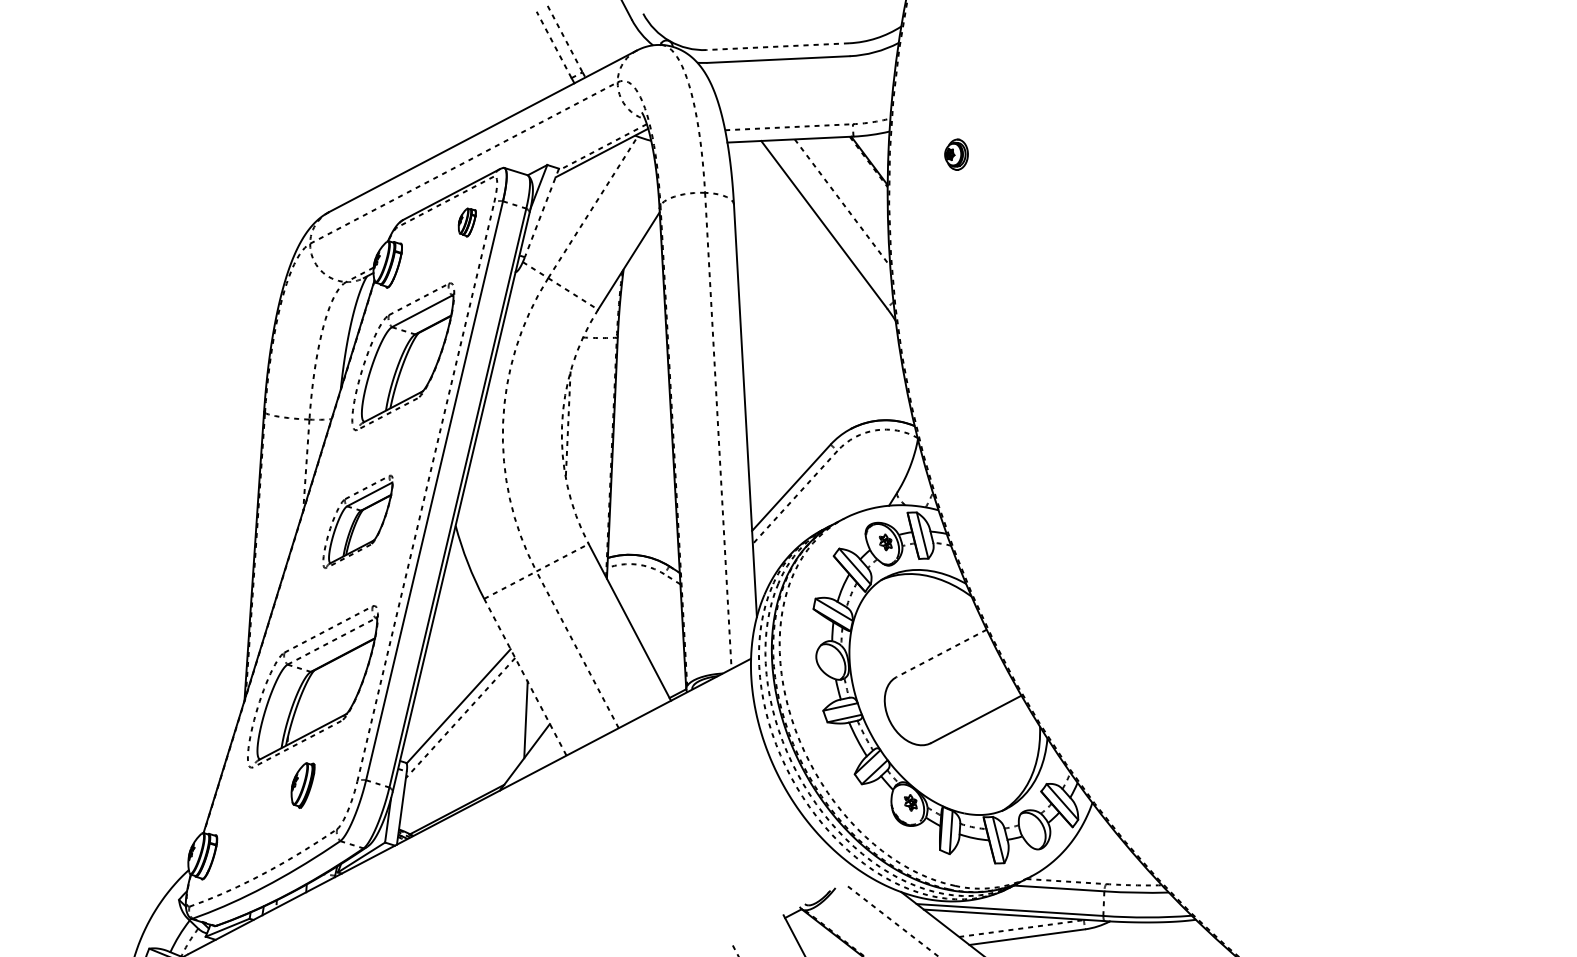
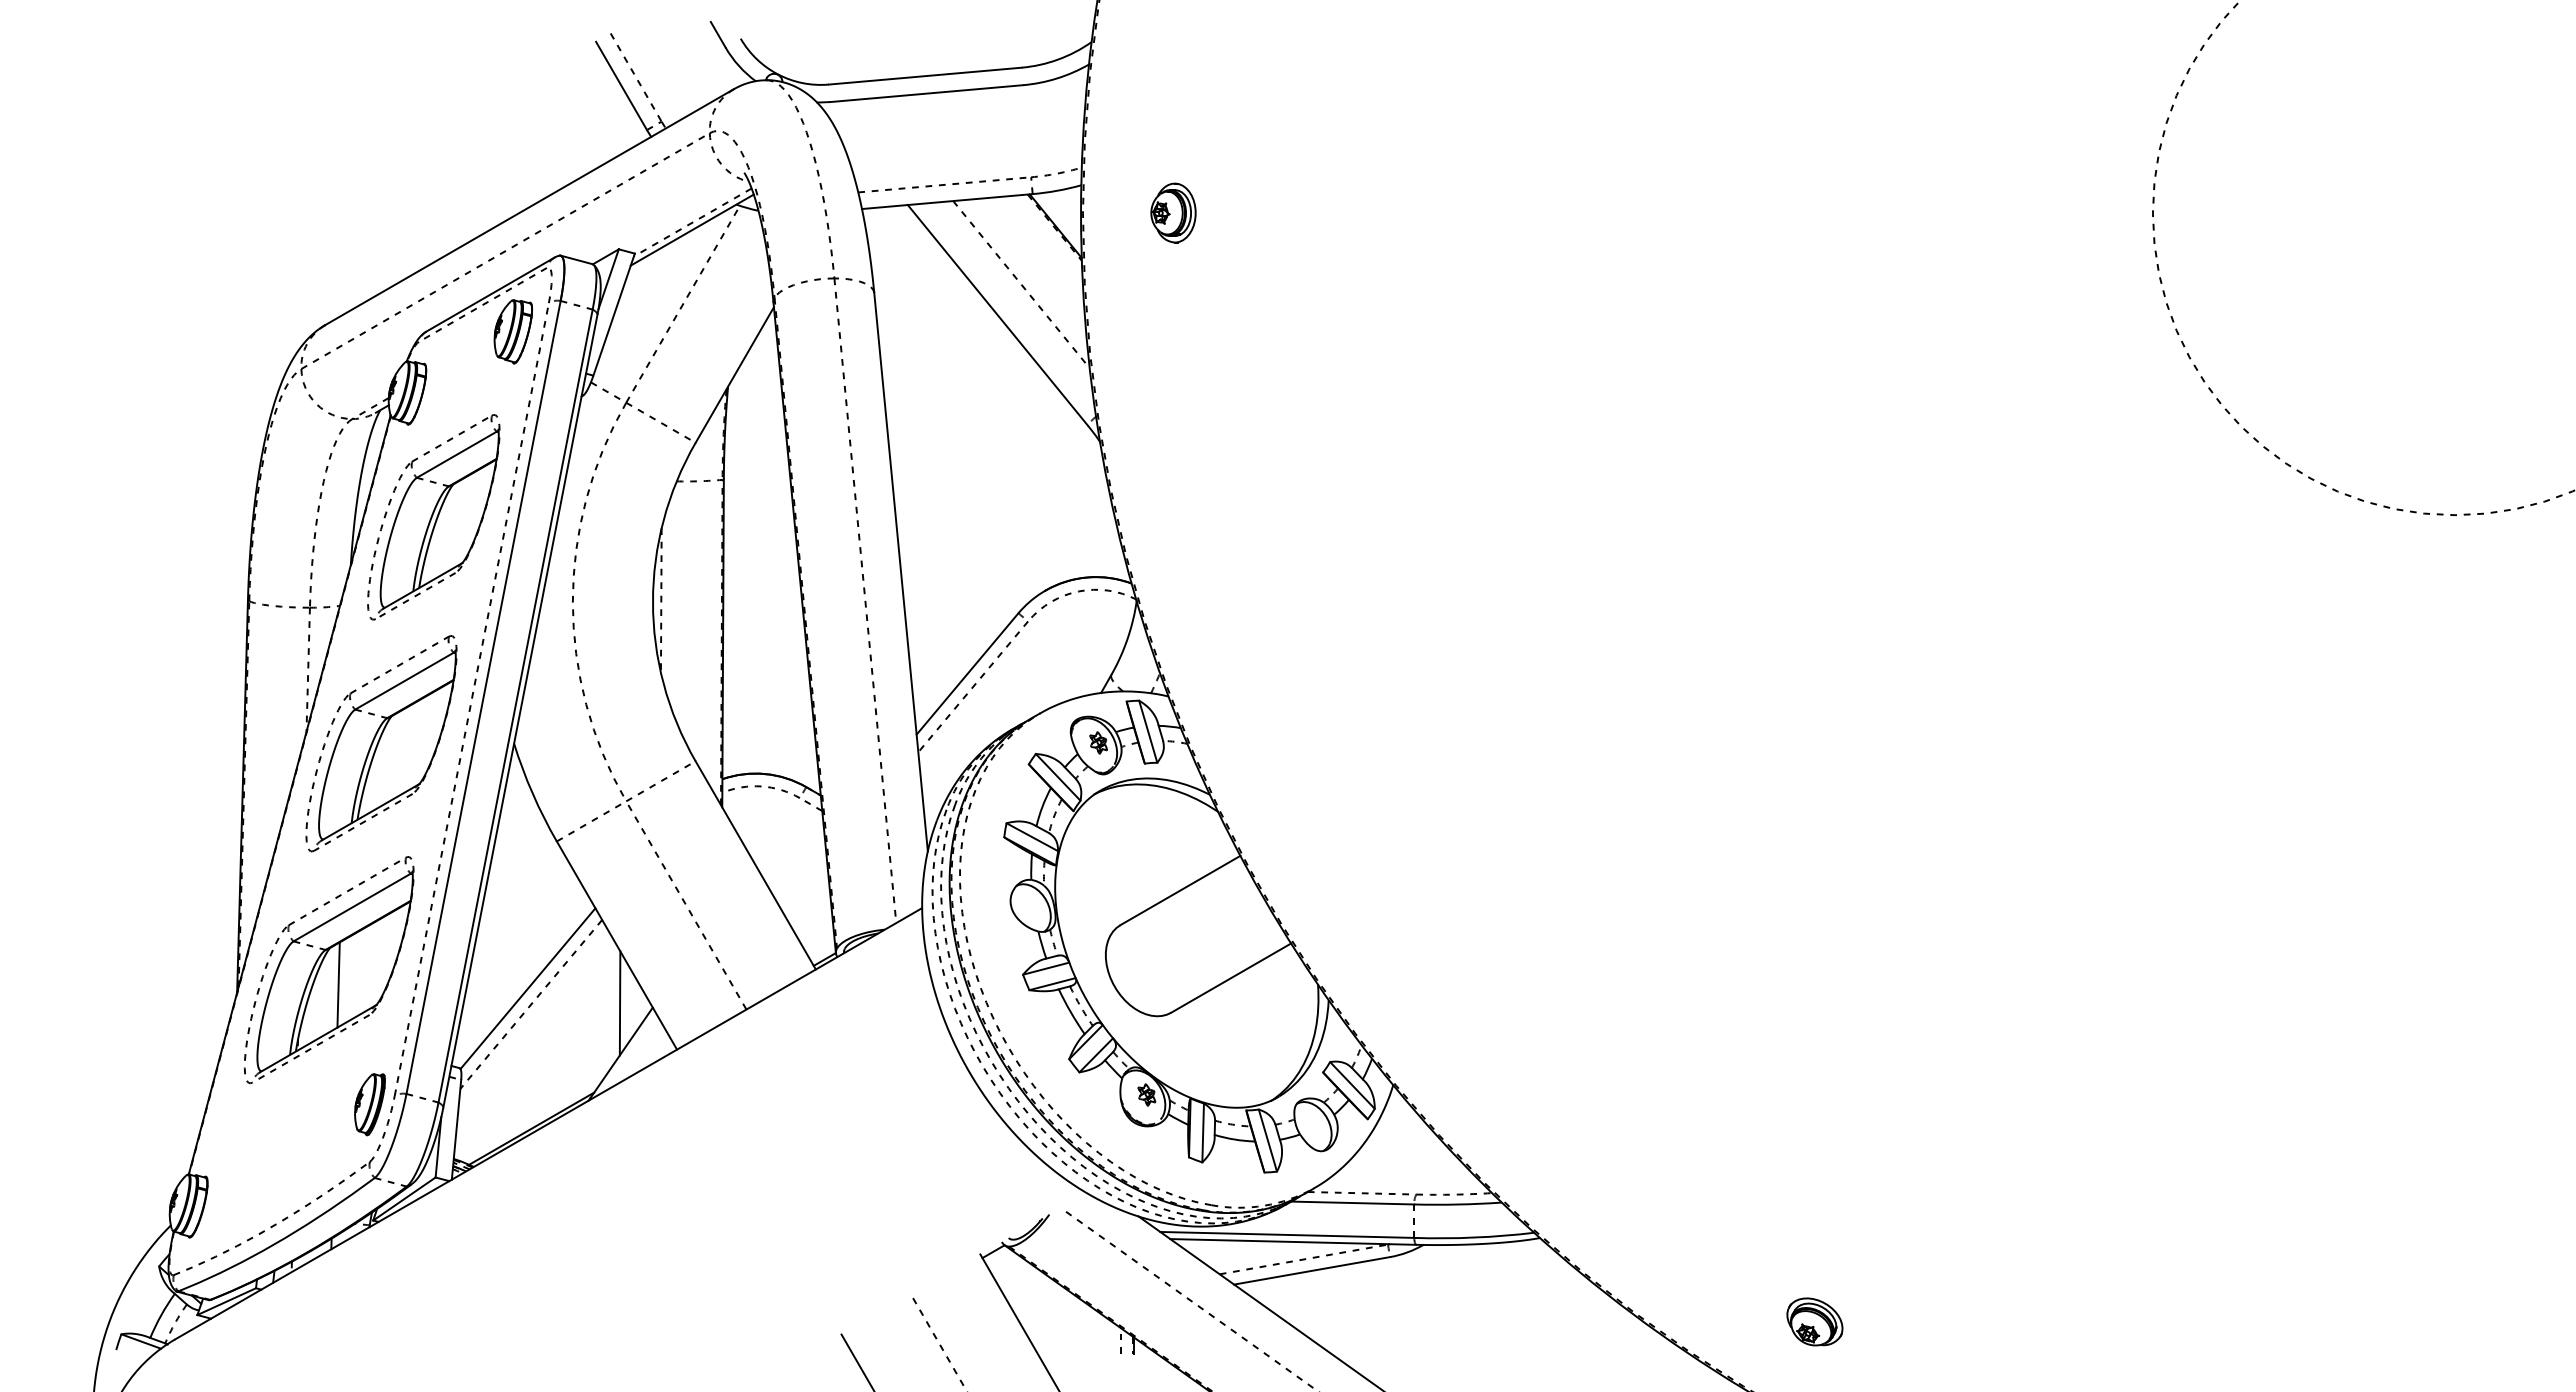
line: (554, 44) -> (621, 85), dashed -> solid
line: (778, 46) -> (925, 76), dashed -> solid
part: (956, 154) -> (1173, 212), size x1.43
line: (541, 213) -> (613, 315), dashed -> solid
part: (466, 222) -> (512, 331), size x1.67
arc: (561, 425) -> (652, 602), dashed -> solid
part: (358, 521) -> (381, 743), size x1.67
line: (331, 641) -> (352, 907), dashed -> solid
line: (941, 653) -> (1180, 890), dashed -> solid
line: (525, 677) -> (616, 945), dashed -> solid
line: (319, 697) -> (338, 984), added
part: (302, 785) -> (369, 1104), moved

